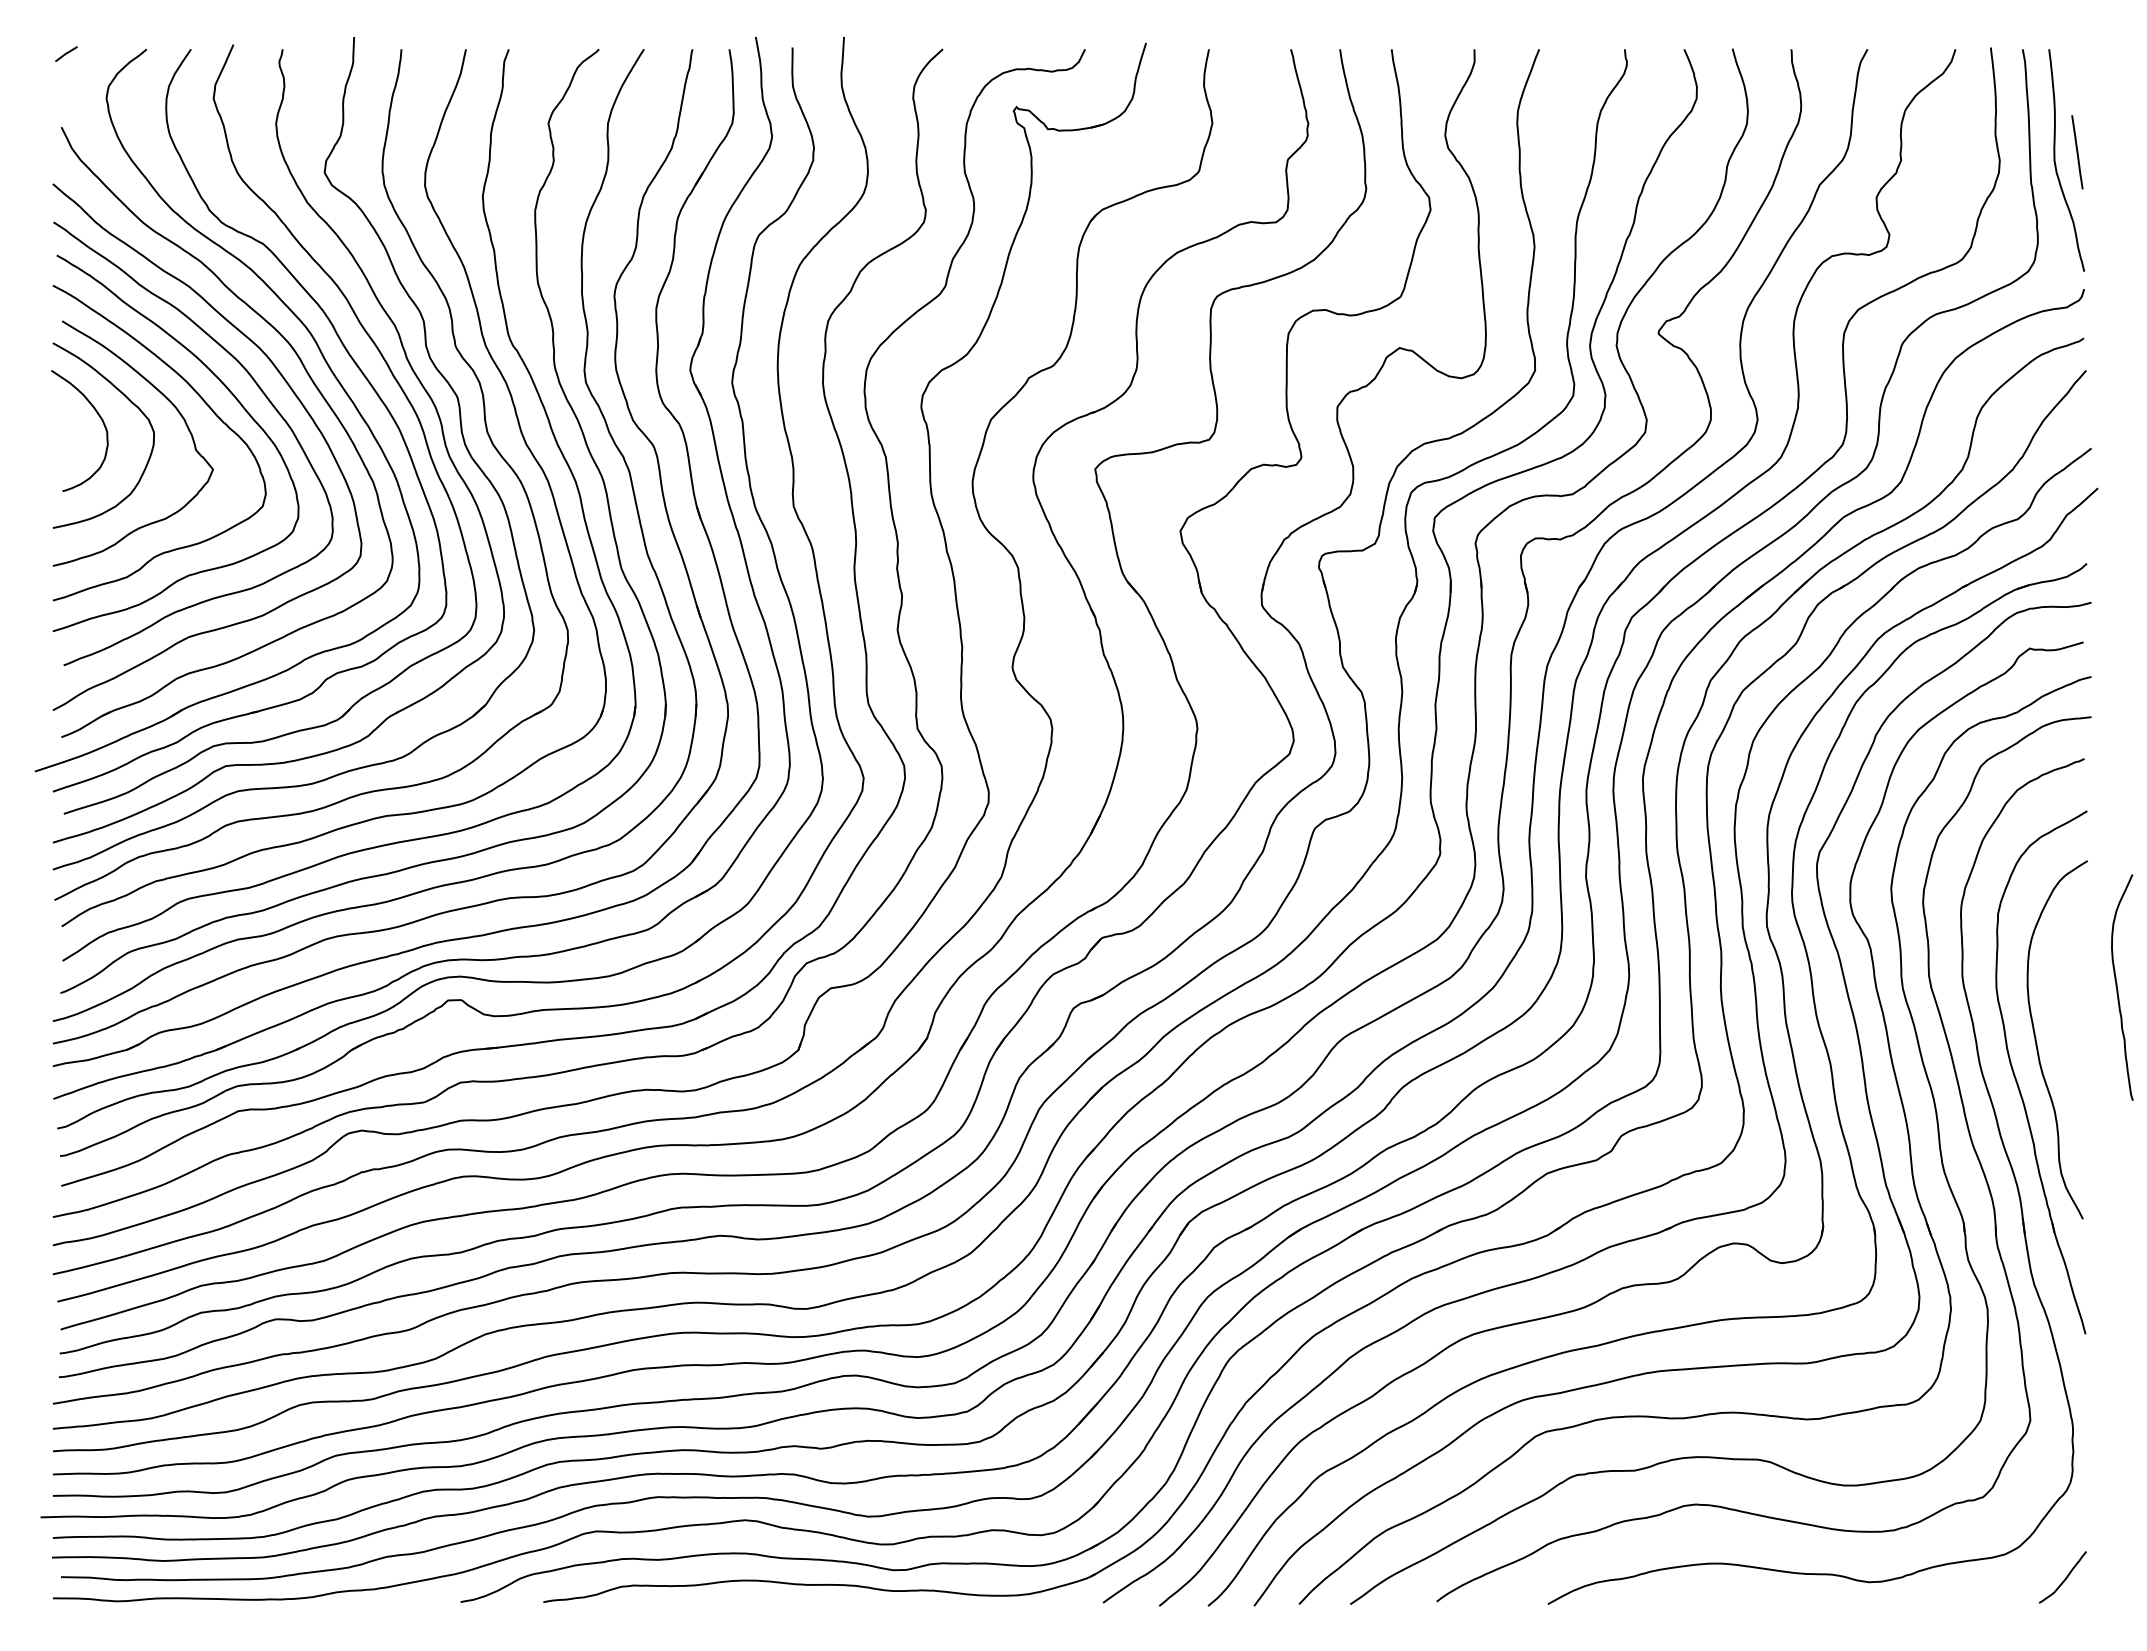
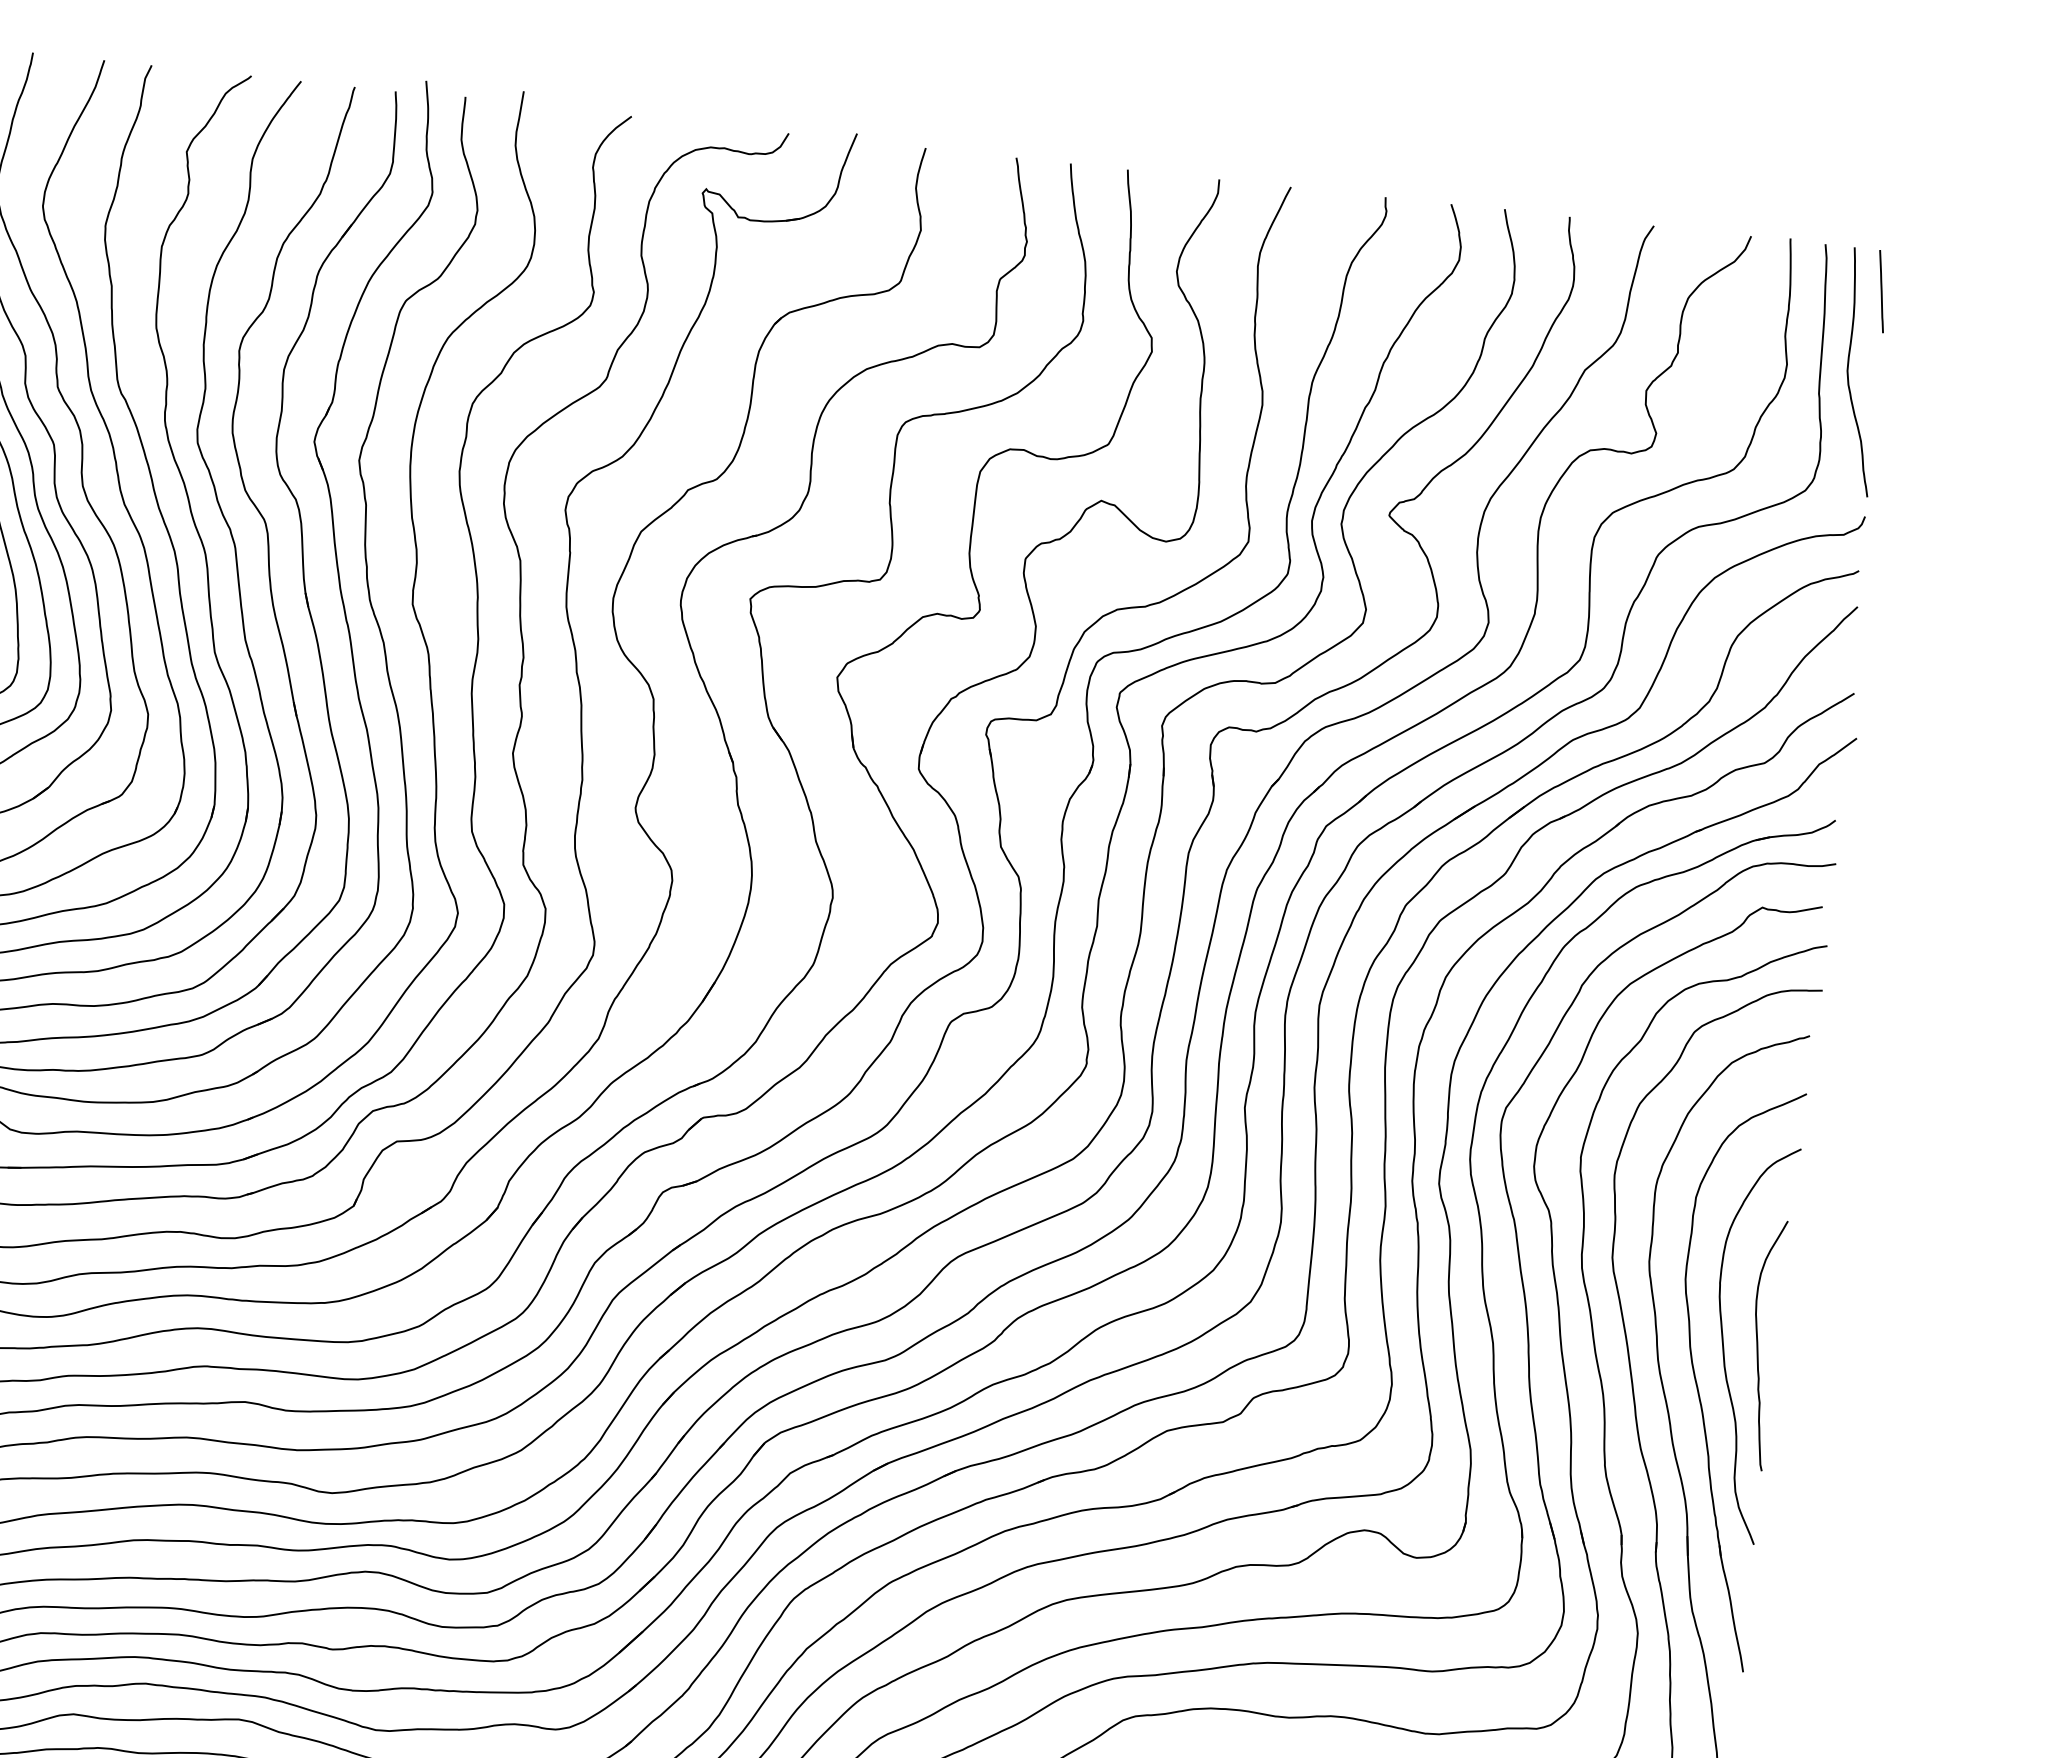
line: (2077, 152) -> (1881, 291), moved
curve: (2118, 989) -> (1758, 1346), moved

